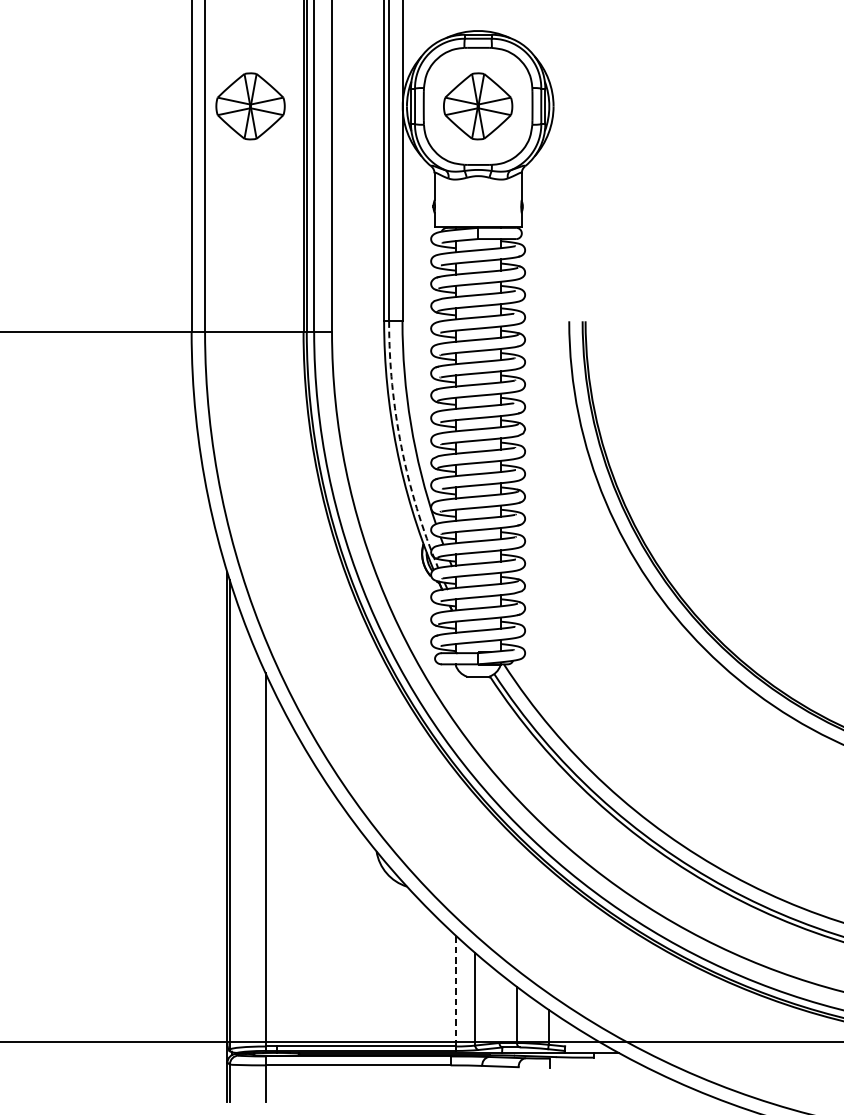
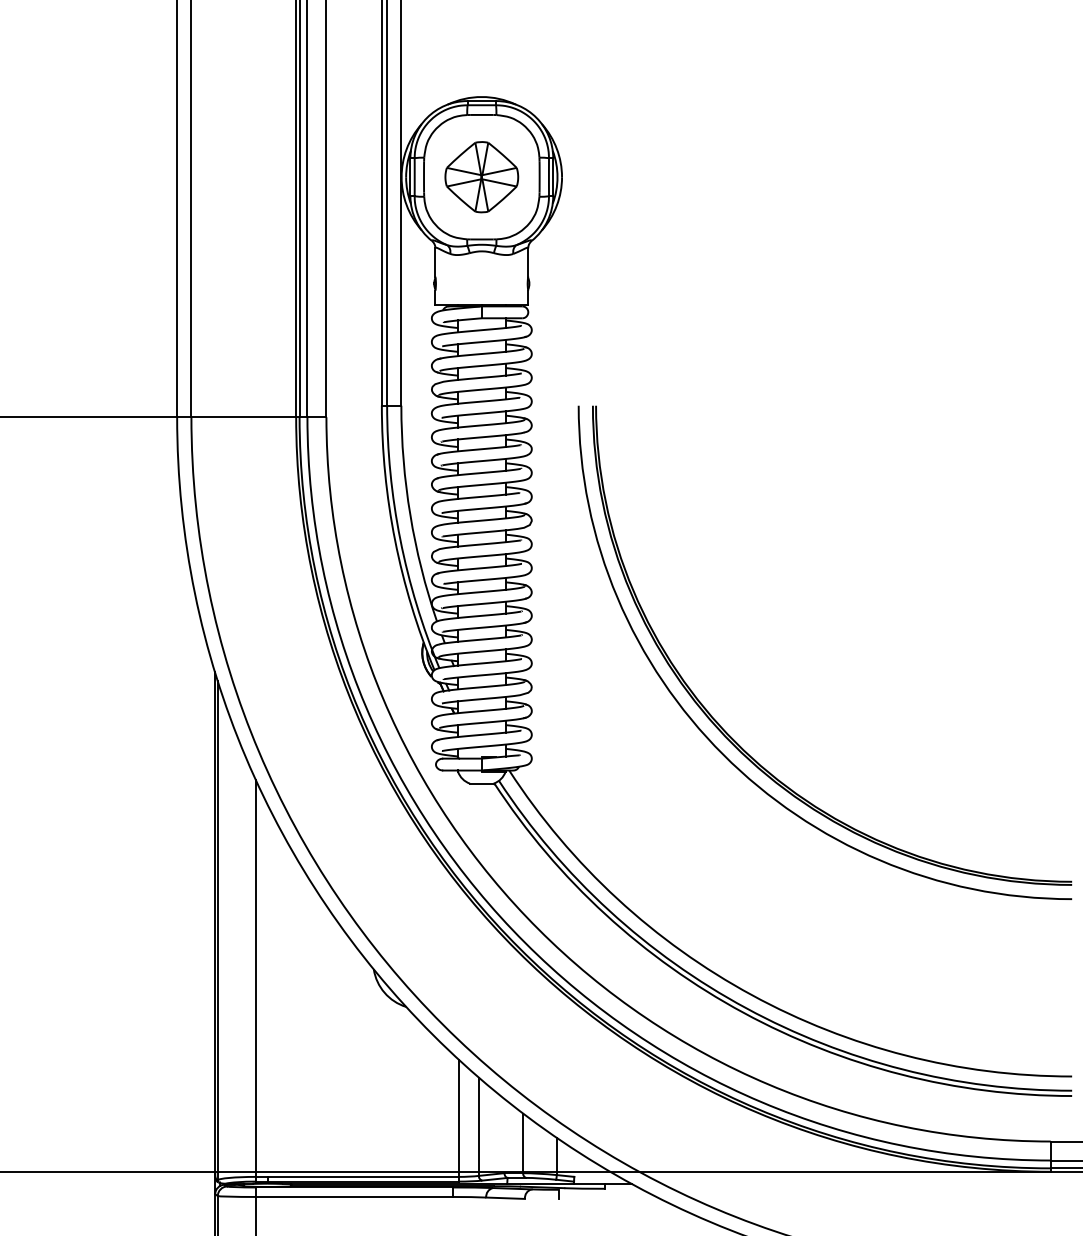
part: (250, 106) -> (239, 177), removed
arc: (401, 447) -> (400, 539), dashed -> solid
line: (456, 991) -> (458, 1118), dashed -> solid

